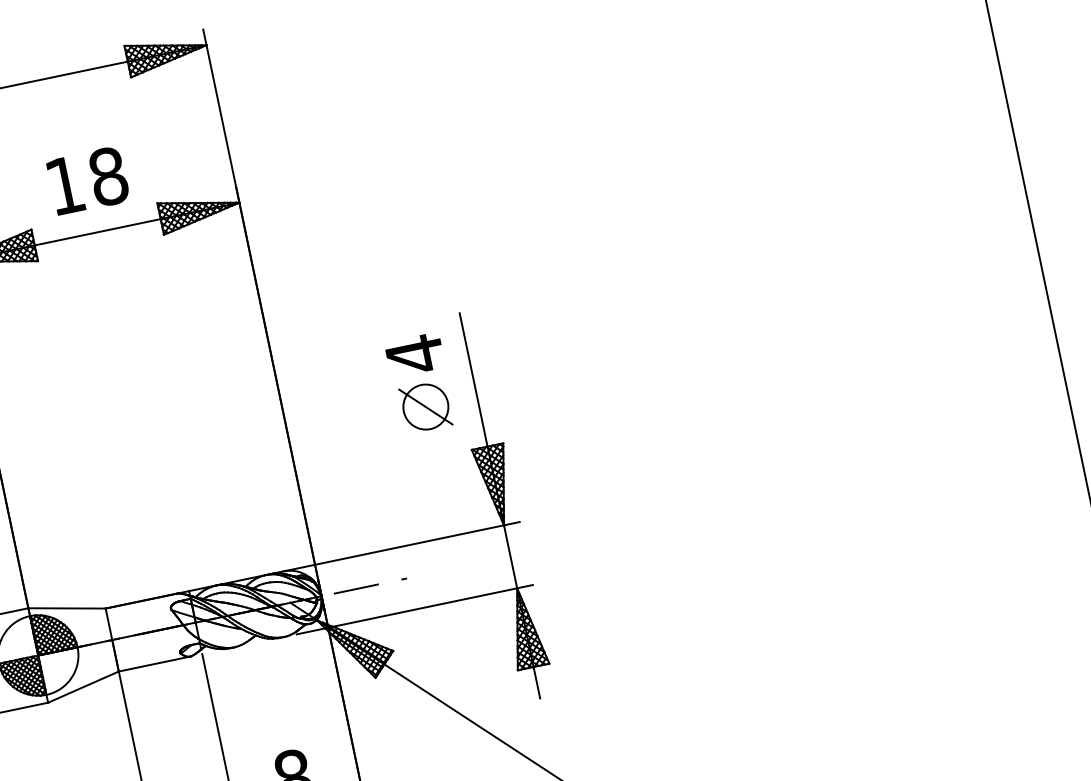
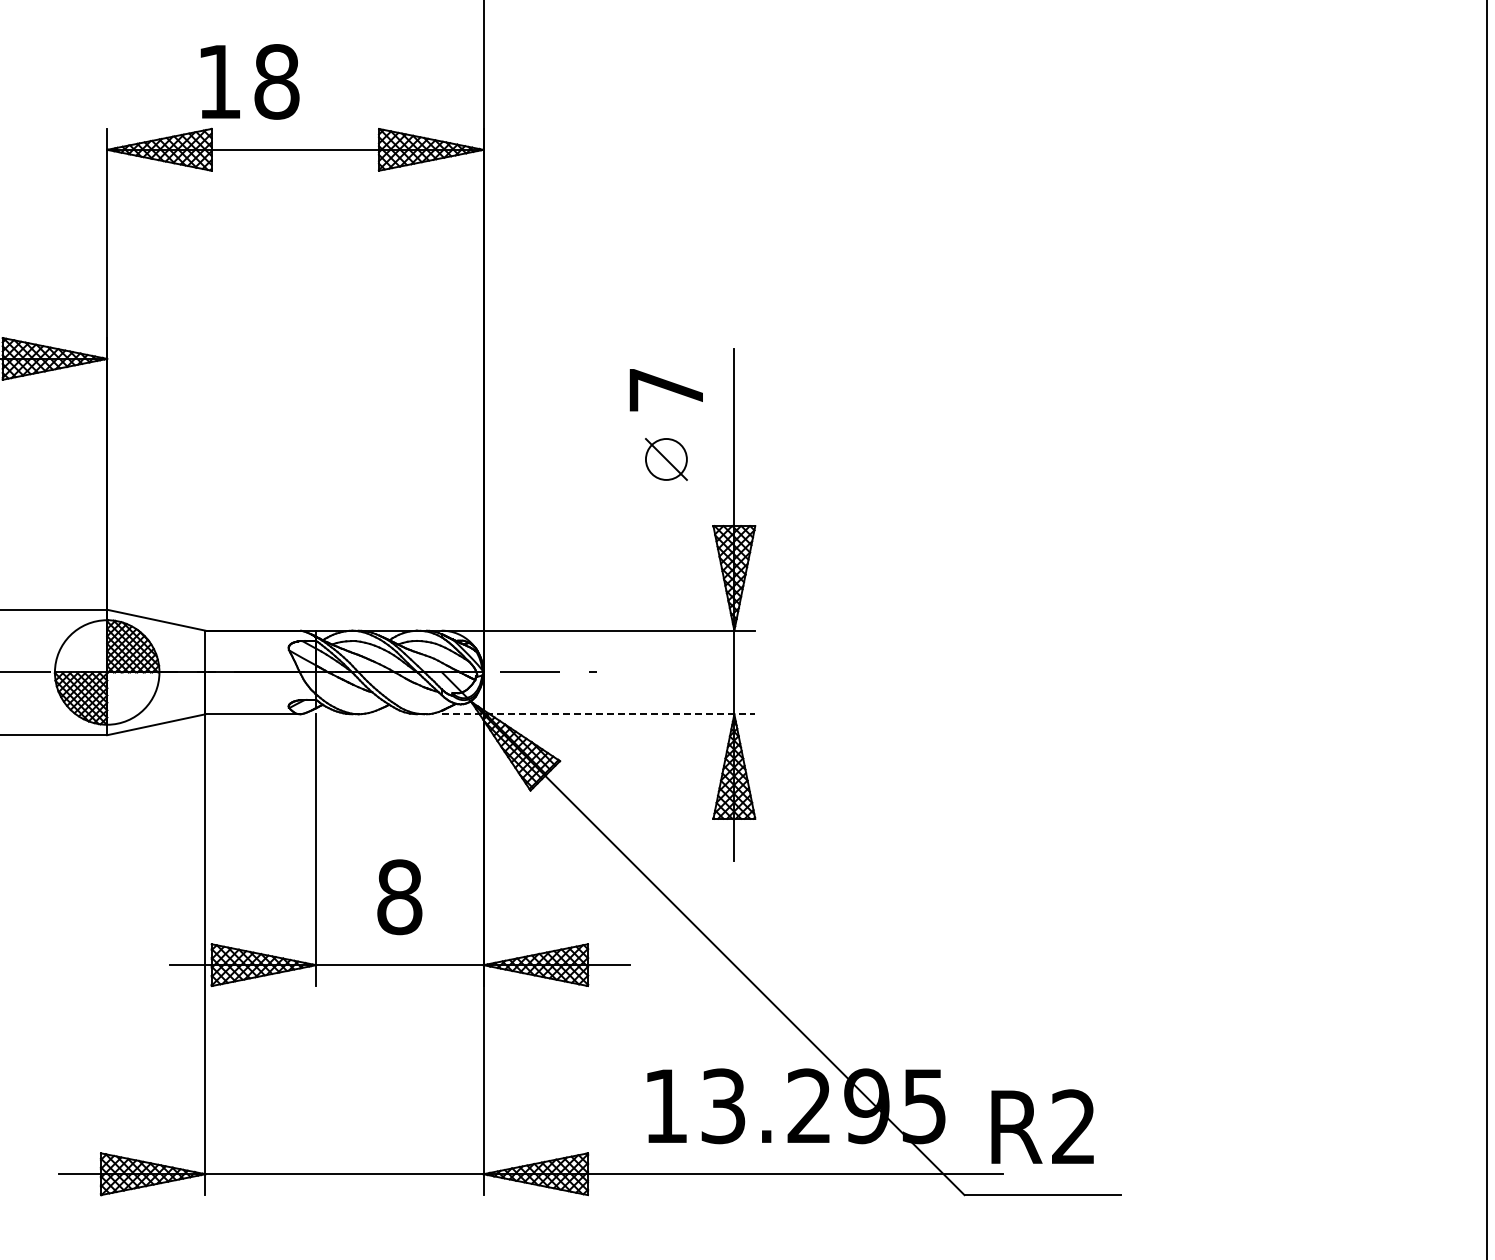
text: (87, 180) -> (249, 81), moved
text: (414, 355) -> (665, 390), 4 -> 7
part: (425, 407) -> (666, 459), size x0.7
line: (414, 609) -> (598, 714), solid -> dashed

